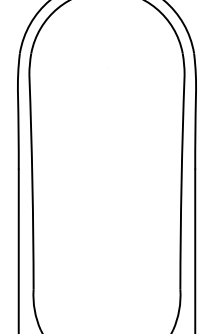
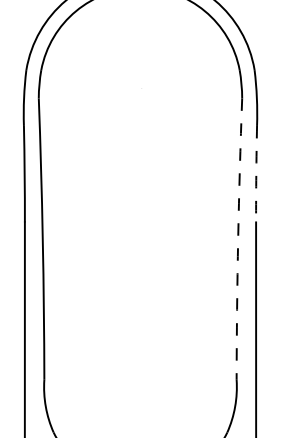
arc: (195, 133) -> (256, 174), solid -> dashed
arc: (181, 182) -> (238, 239), solid -> dashed

